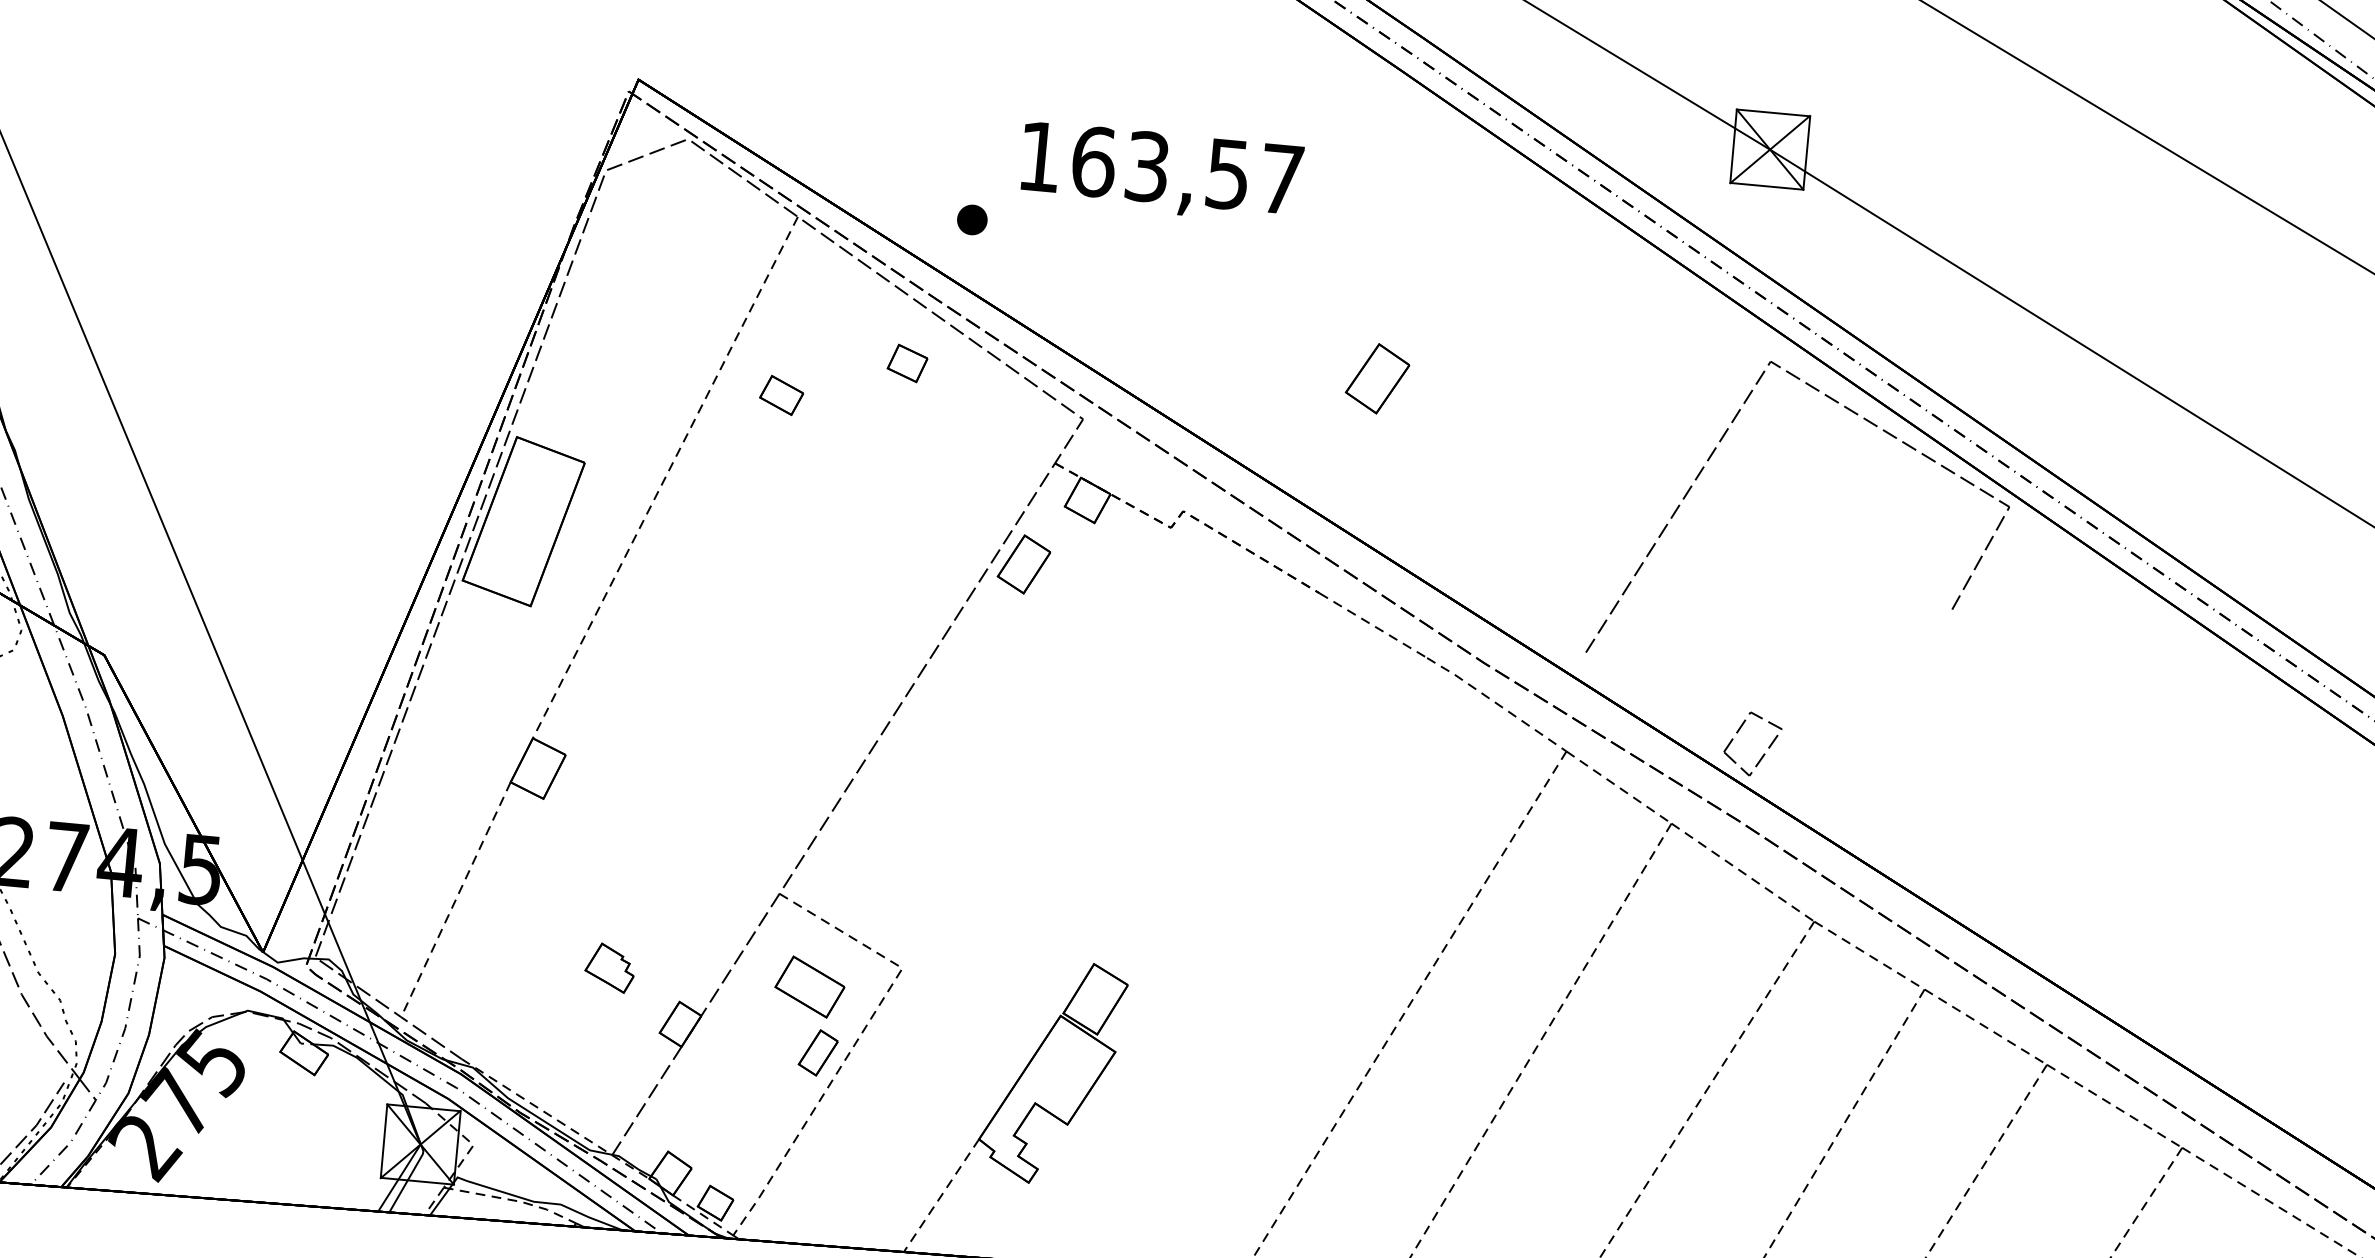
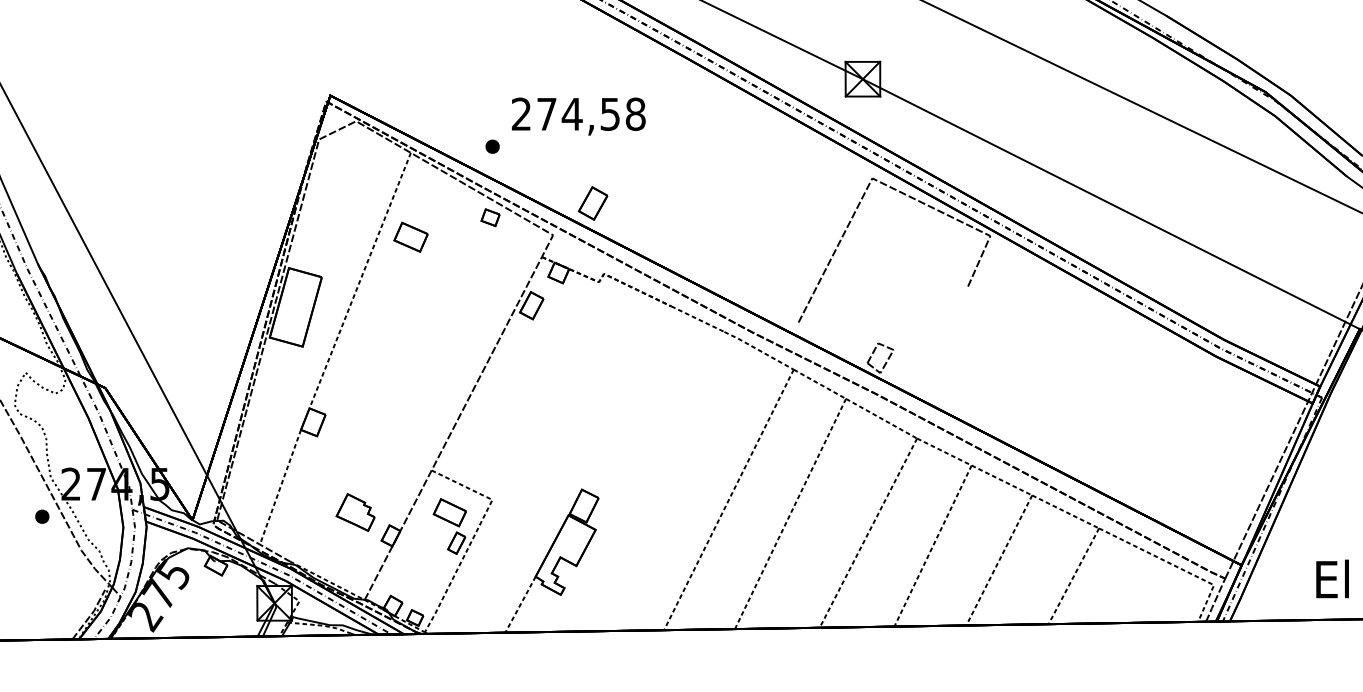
text: (1160, 166) -> (578, 113), 163,57 -> 274,58
part: (907, 362) -> (490, 217), moved
part: (1376, 378) -> (592, 203), moved
part: (780, 393) -> (410, 236), size x1.67
part: (609, 967) -> (355, 512), size x1.67

